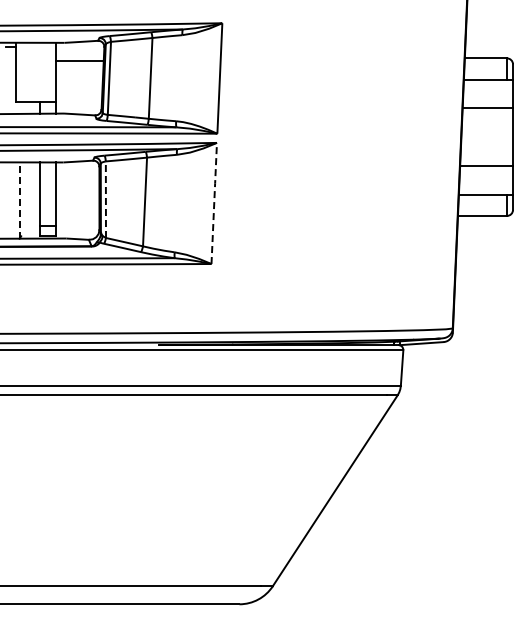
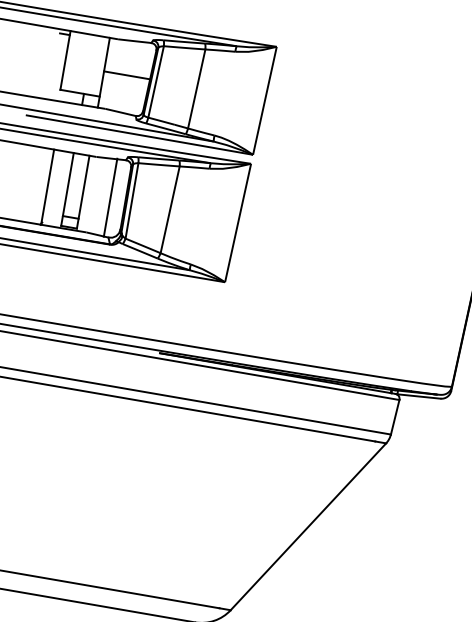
line: (79, 60) -> (126, 74), moved
line: (84, 199) -> (110, 197), added
line: (105, 199) -> (131, 200), dashed -> solid
line: (20, 200) -> (47, 187), dashed -> solid
line: (214, 202) -> (238, 222), dashed -> solid

